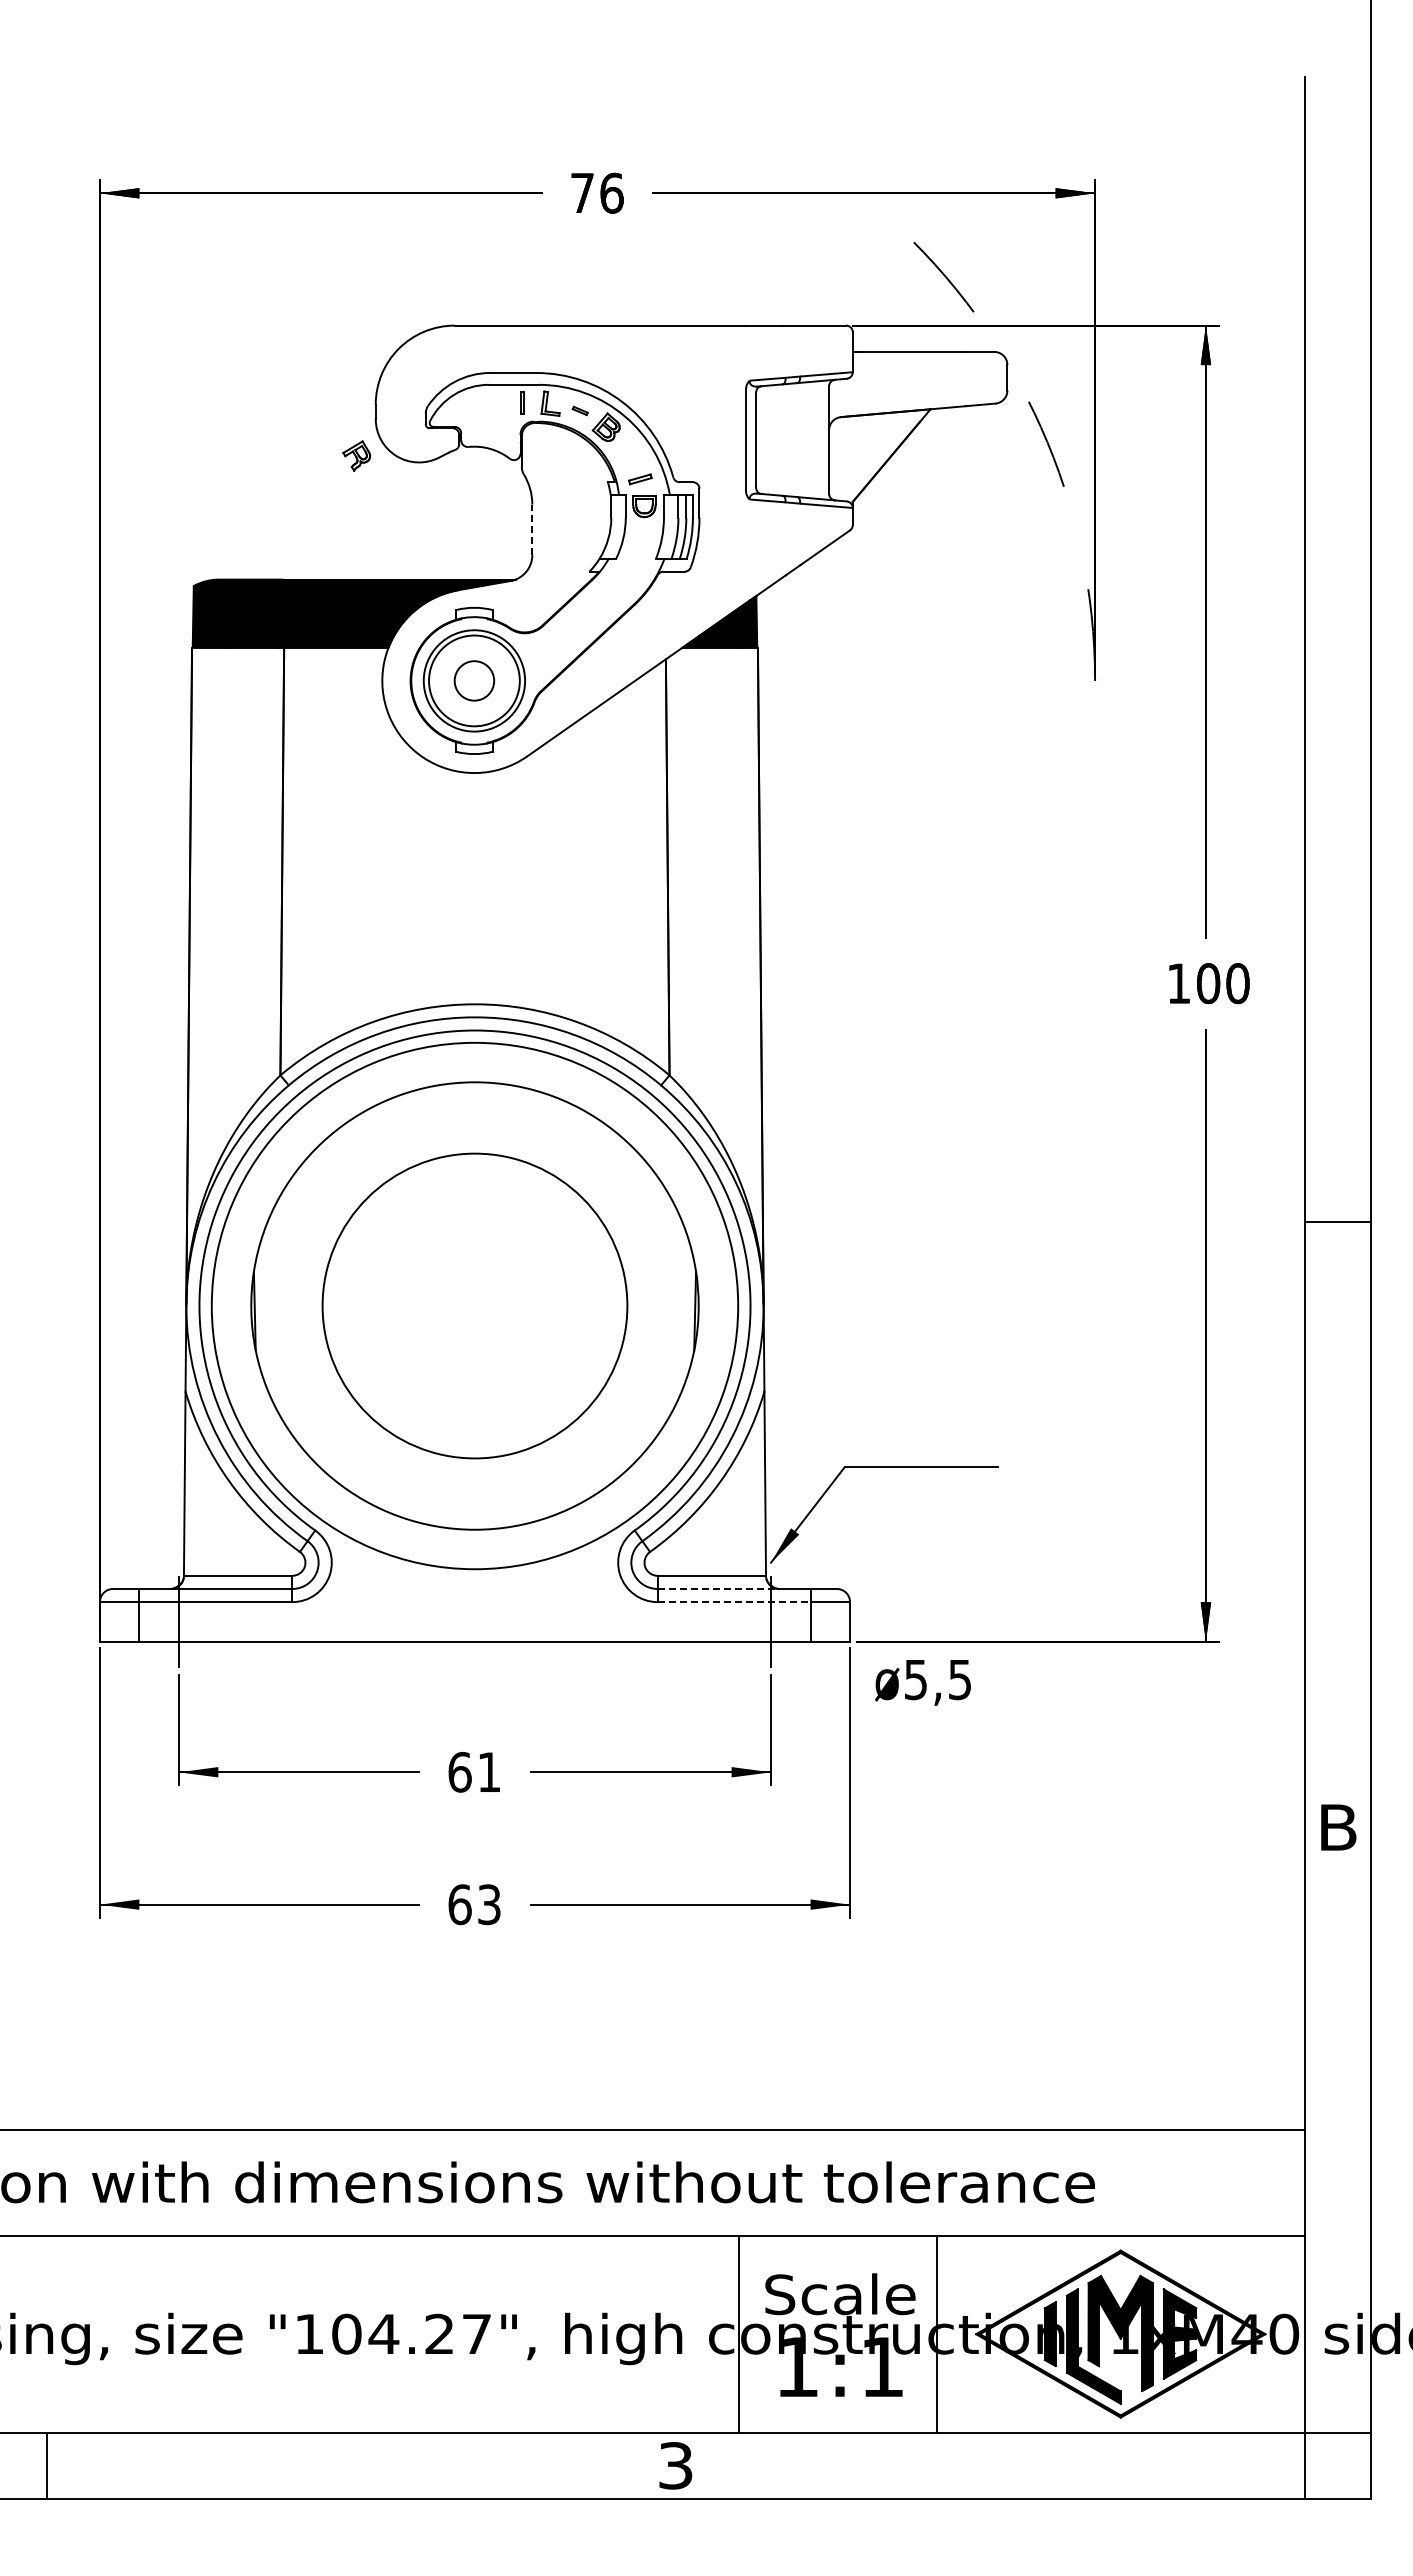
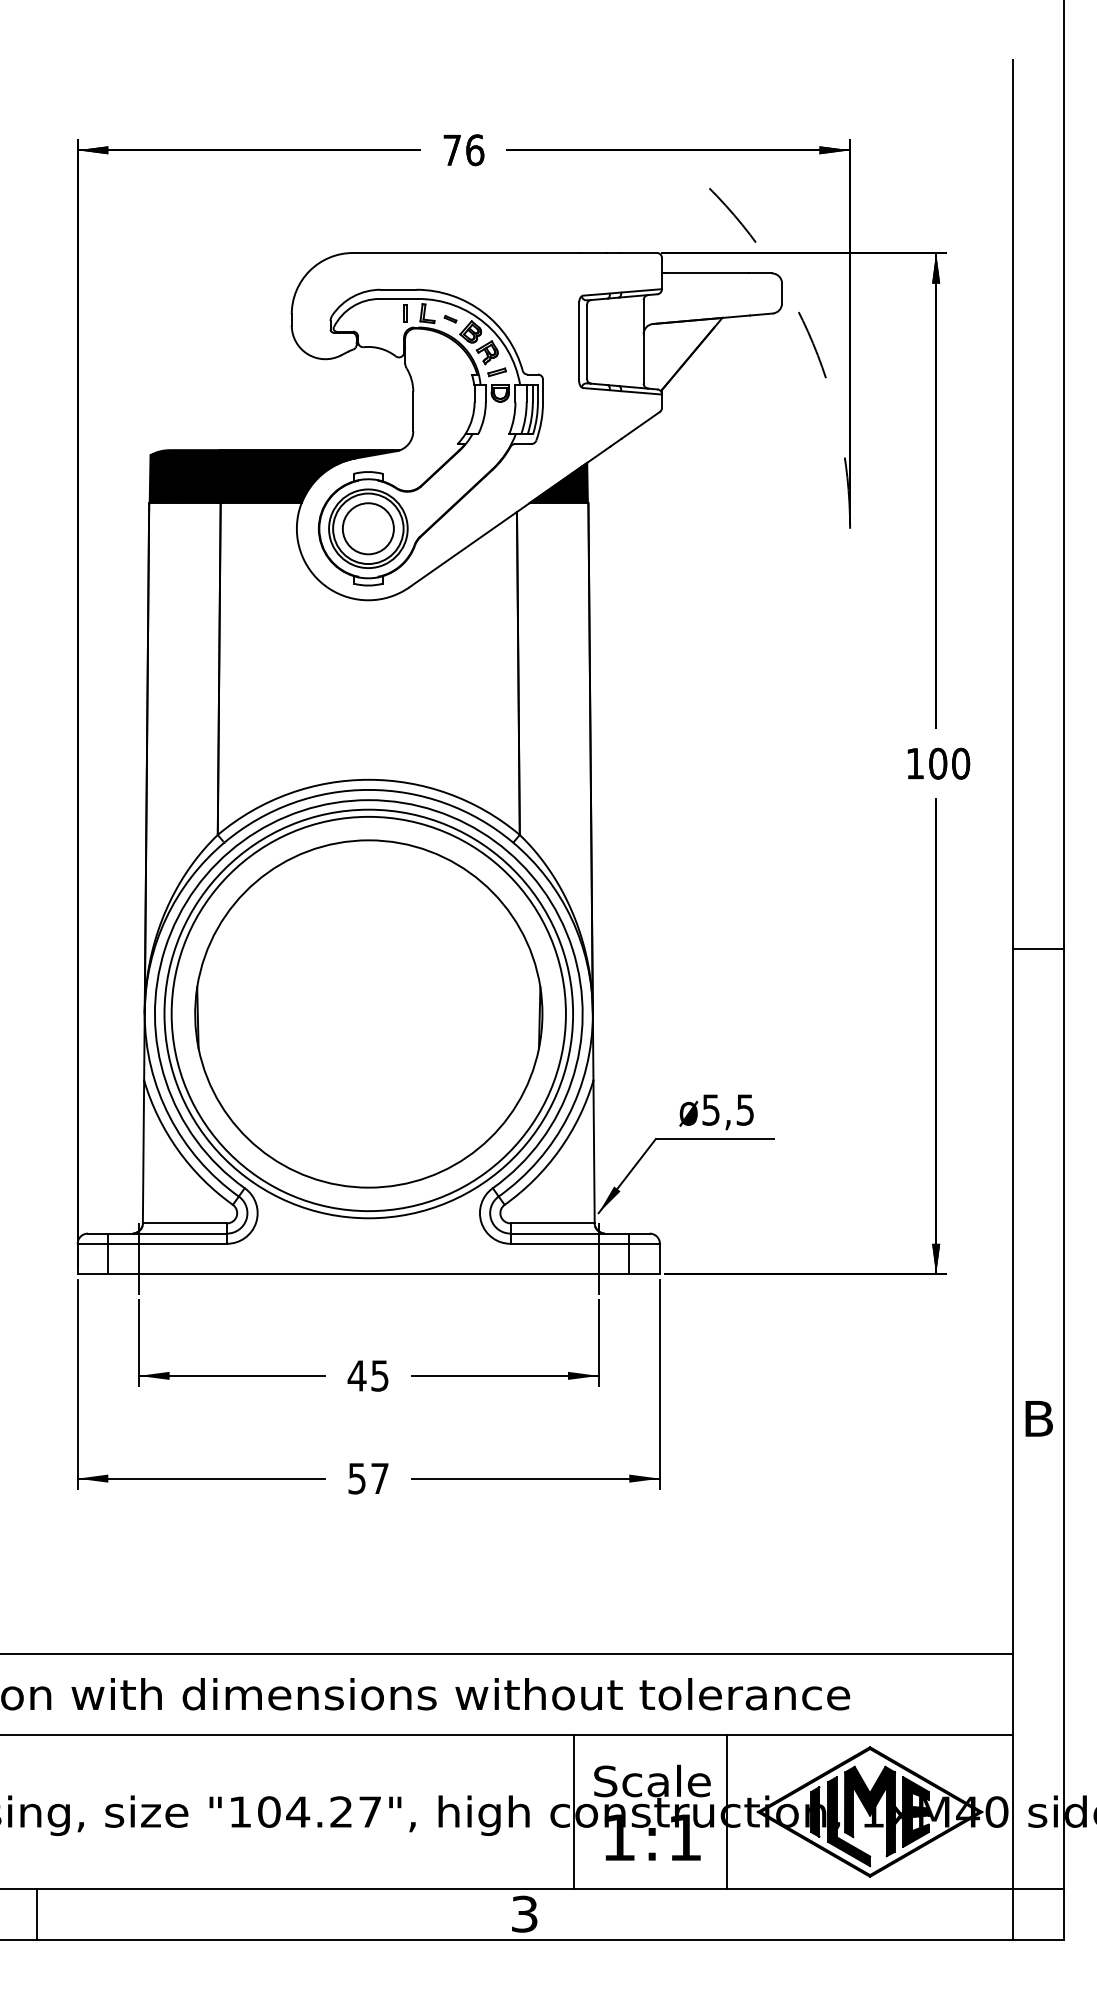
part: (356, 455) -> (487, 352), moved
line: (532, 529) -> (413, 411), dashed -> solid
circle: (474, 680) -> (368, 528), size x1.67
circle: (474, 1306) -> (368, 1014), size x1.67
line: (718, 1588) -> (557, 1233), dashed -> solid
line: (734, 1602) -> (570, 1244), dashed -> solid
text: (922, 1682) -> (716, 1112), moved
text: (473, 1771) -> (367, 1375), 61 -> 45
text: (474, 1904) -> (368, 1478), 63 -> 57

